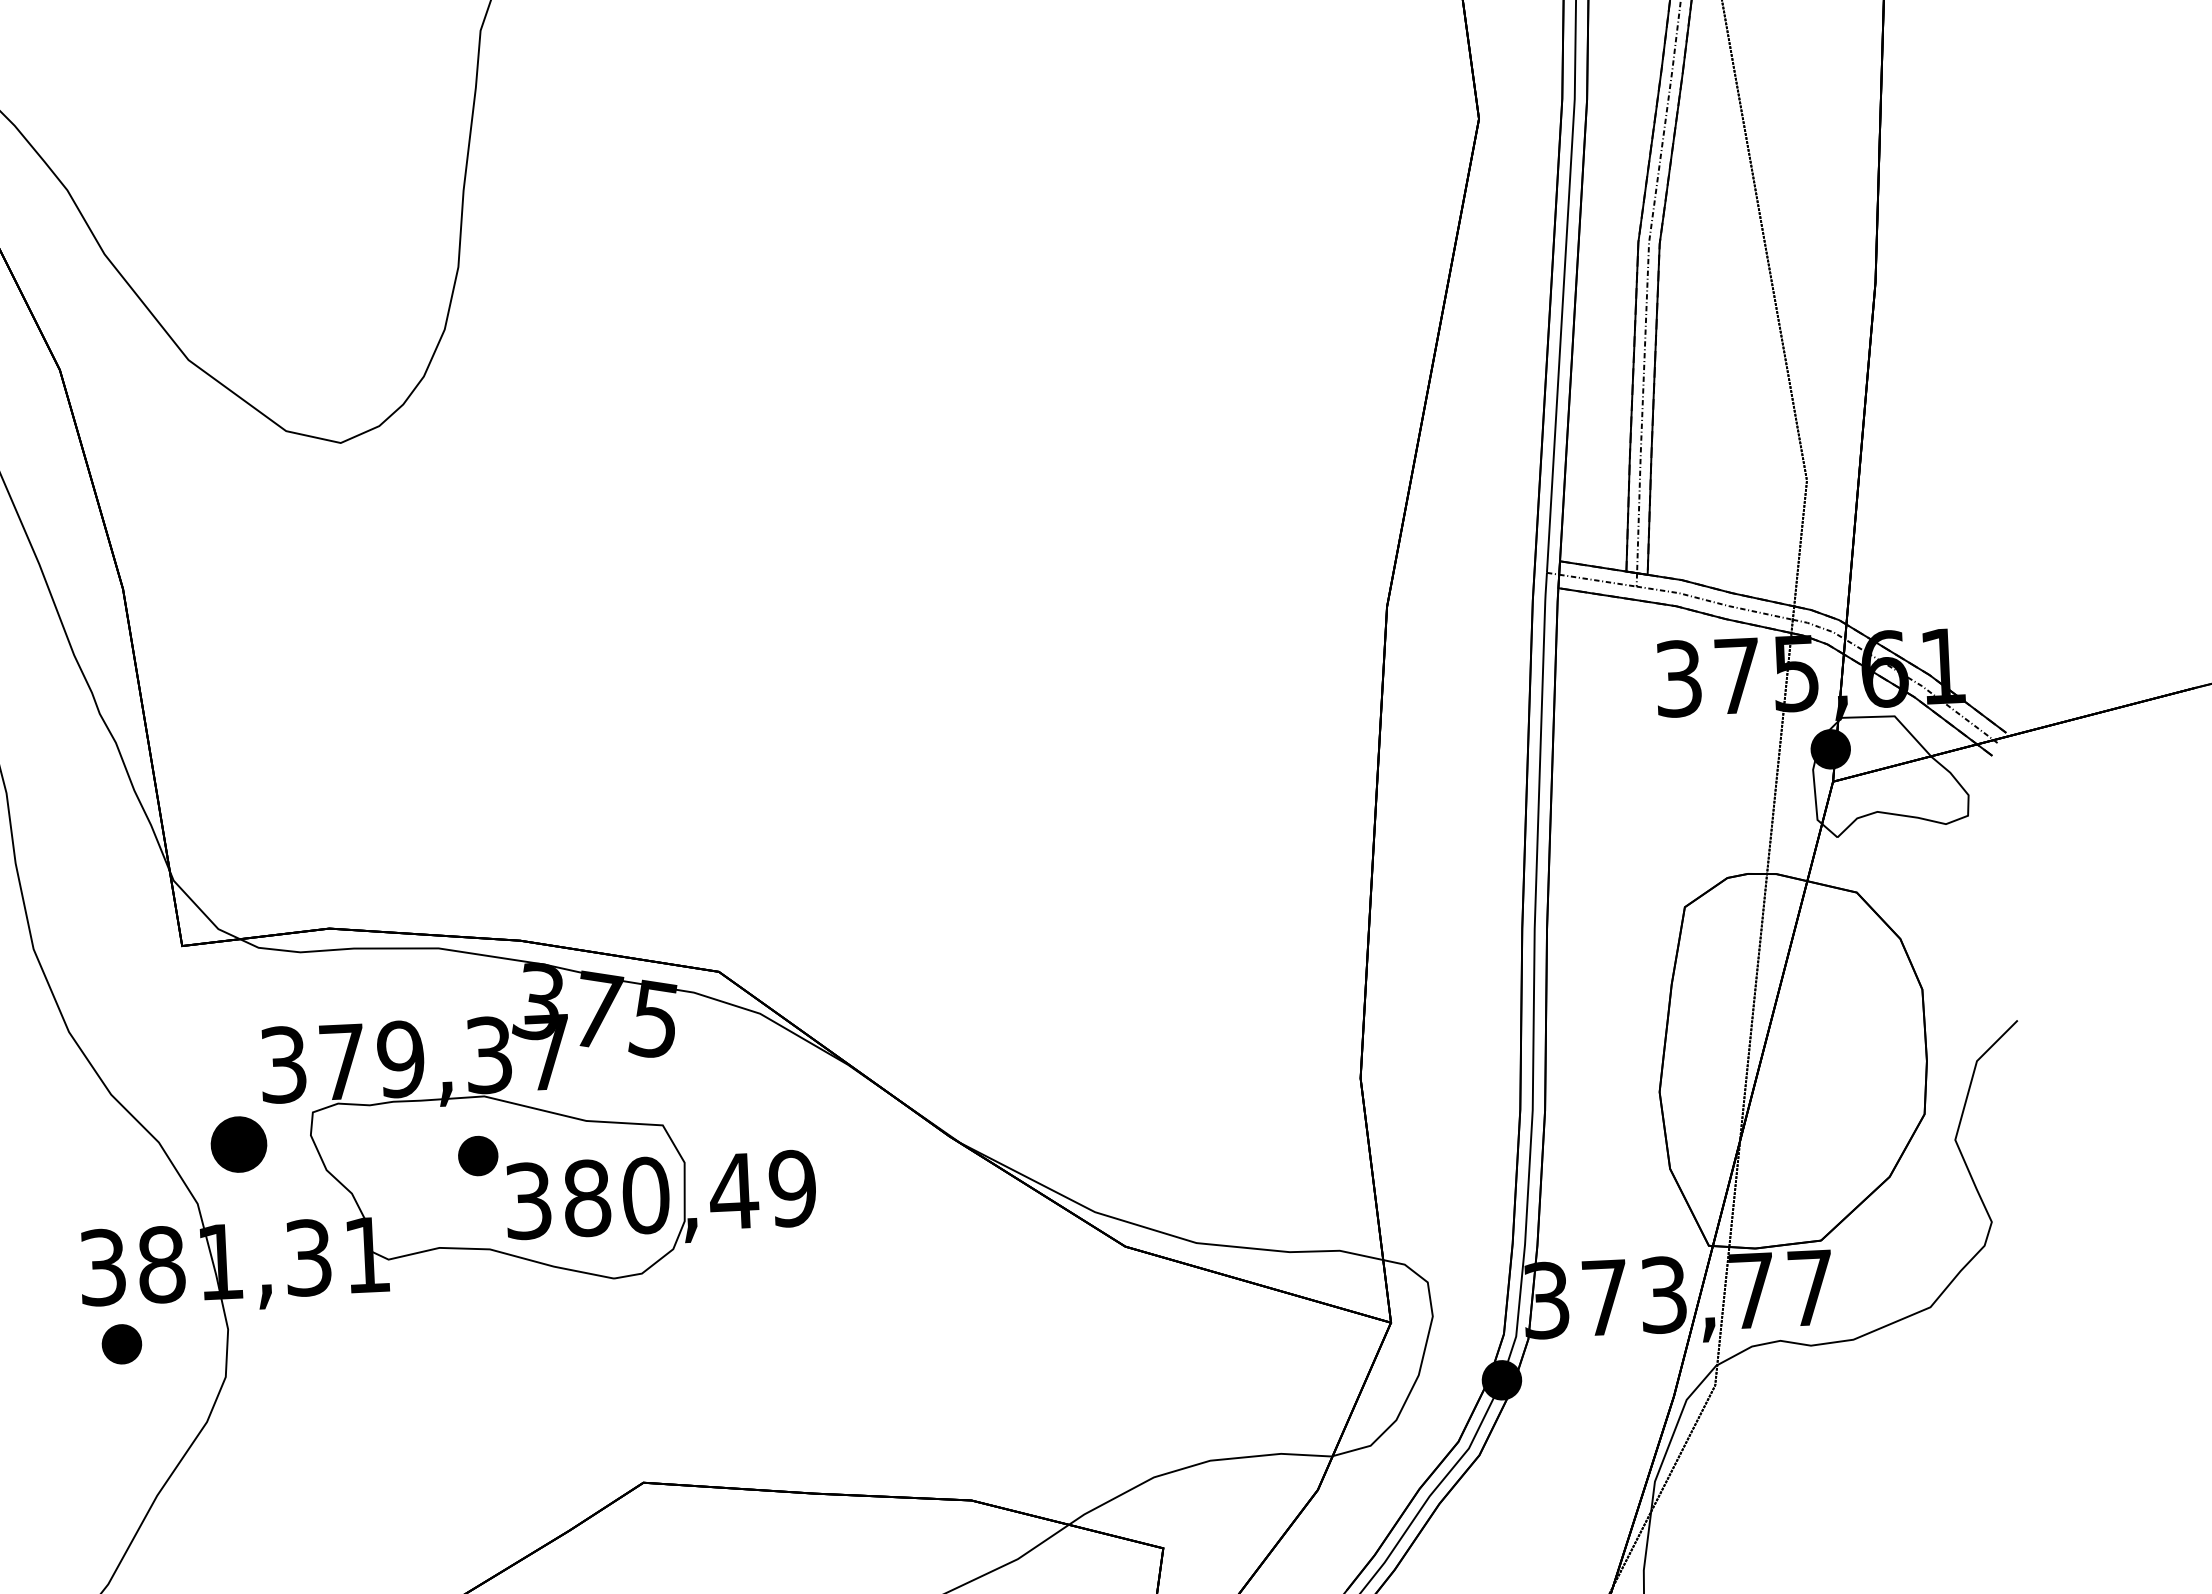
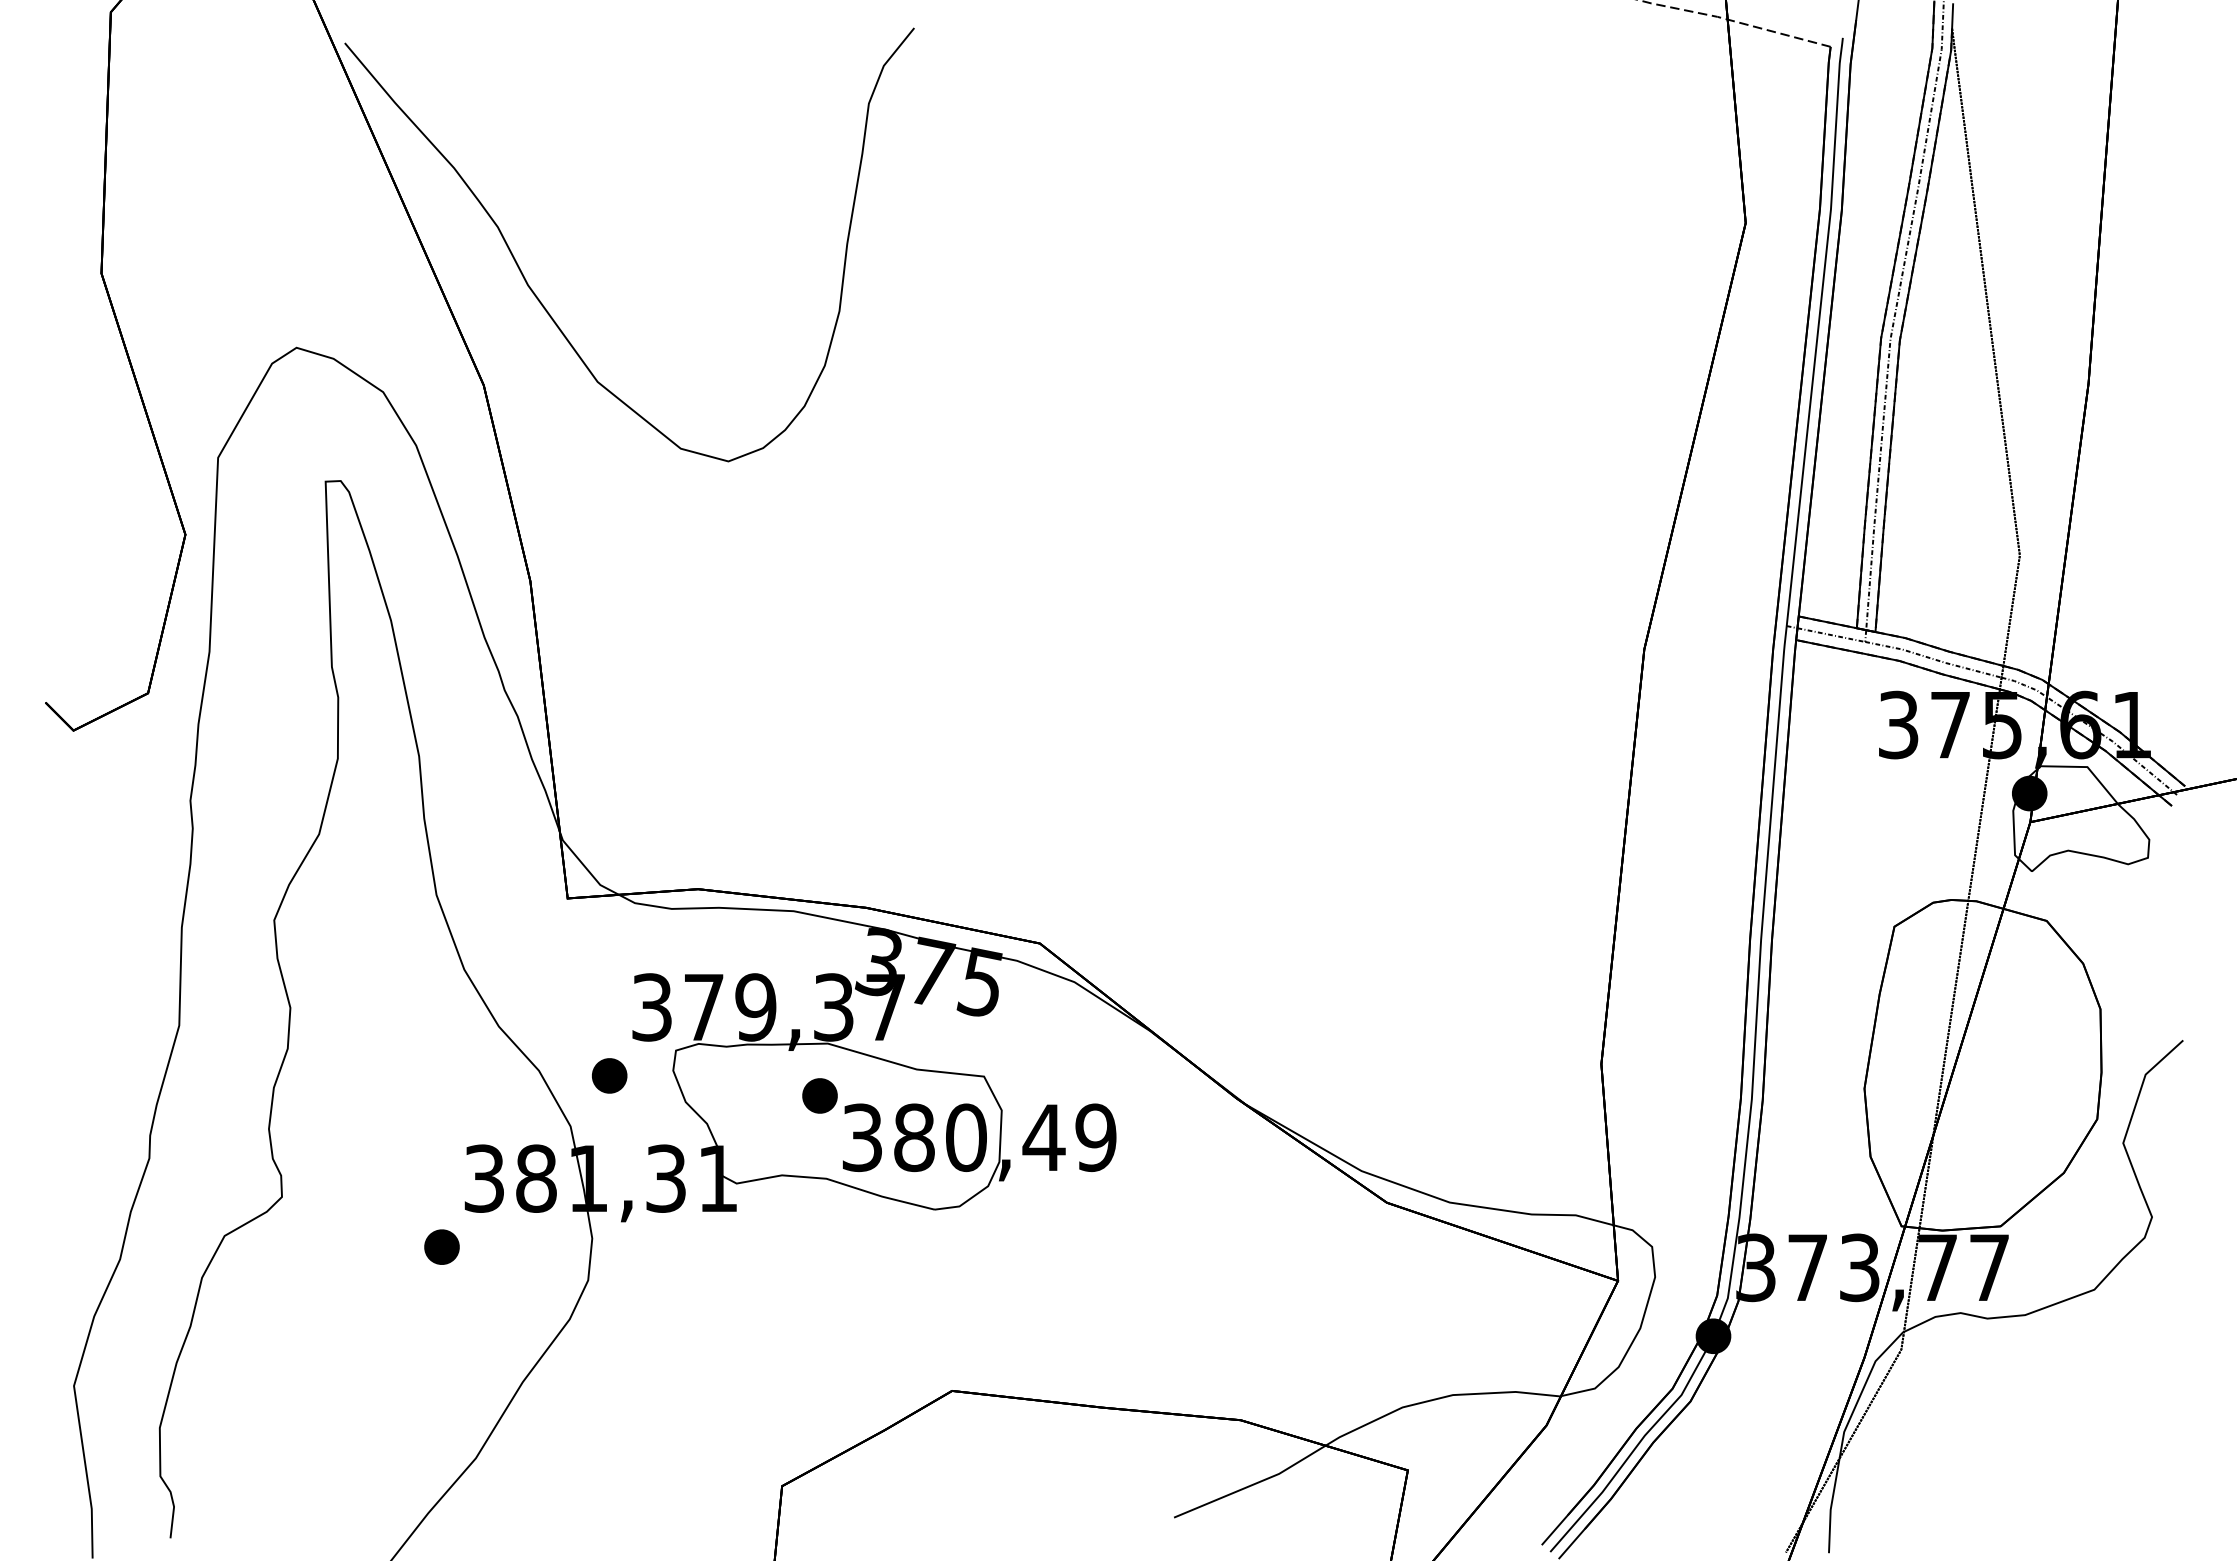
part: (238, 1144) -> (609, 1075), size x0.71
part: (121, 1343) -> (441, 1246), moved

